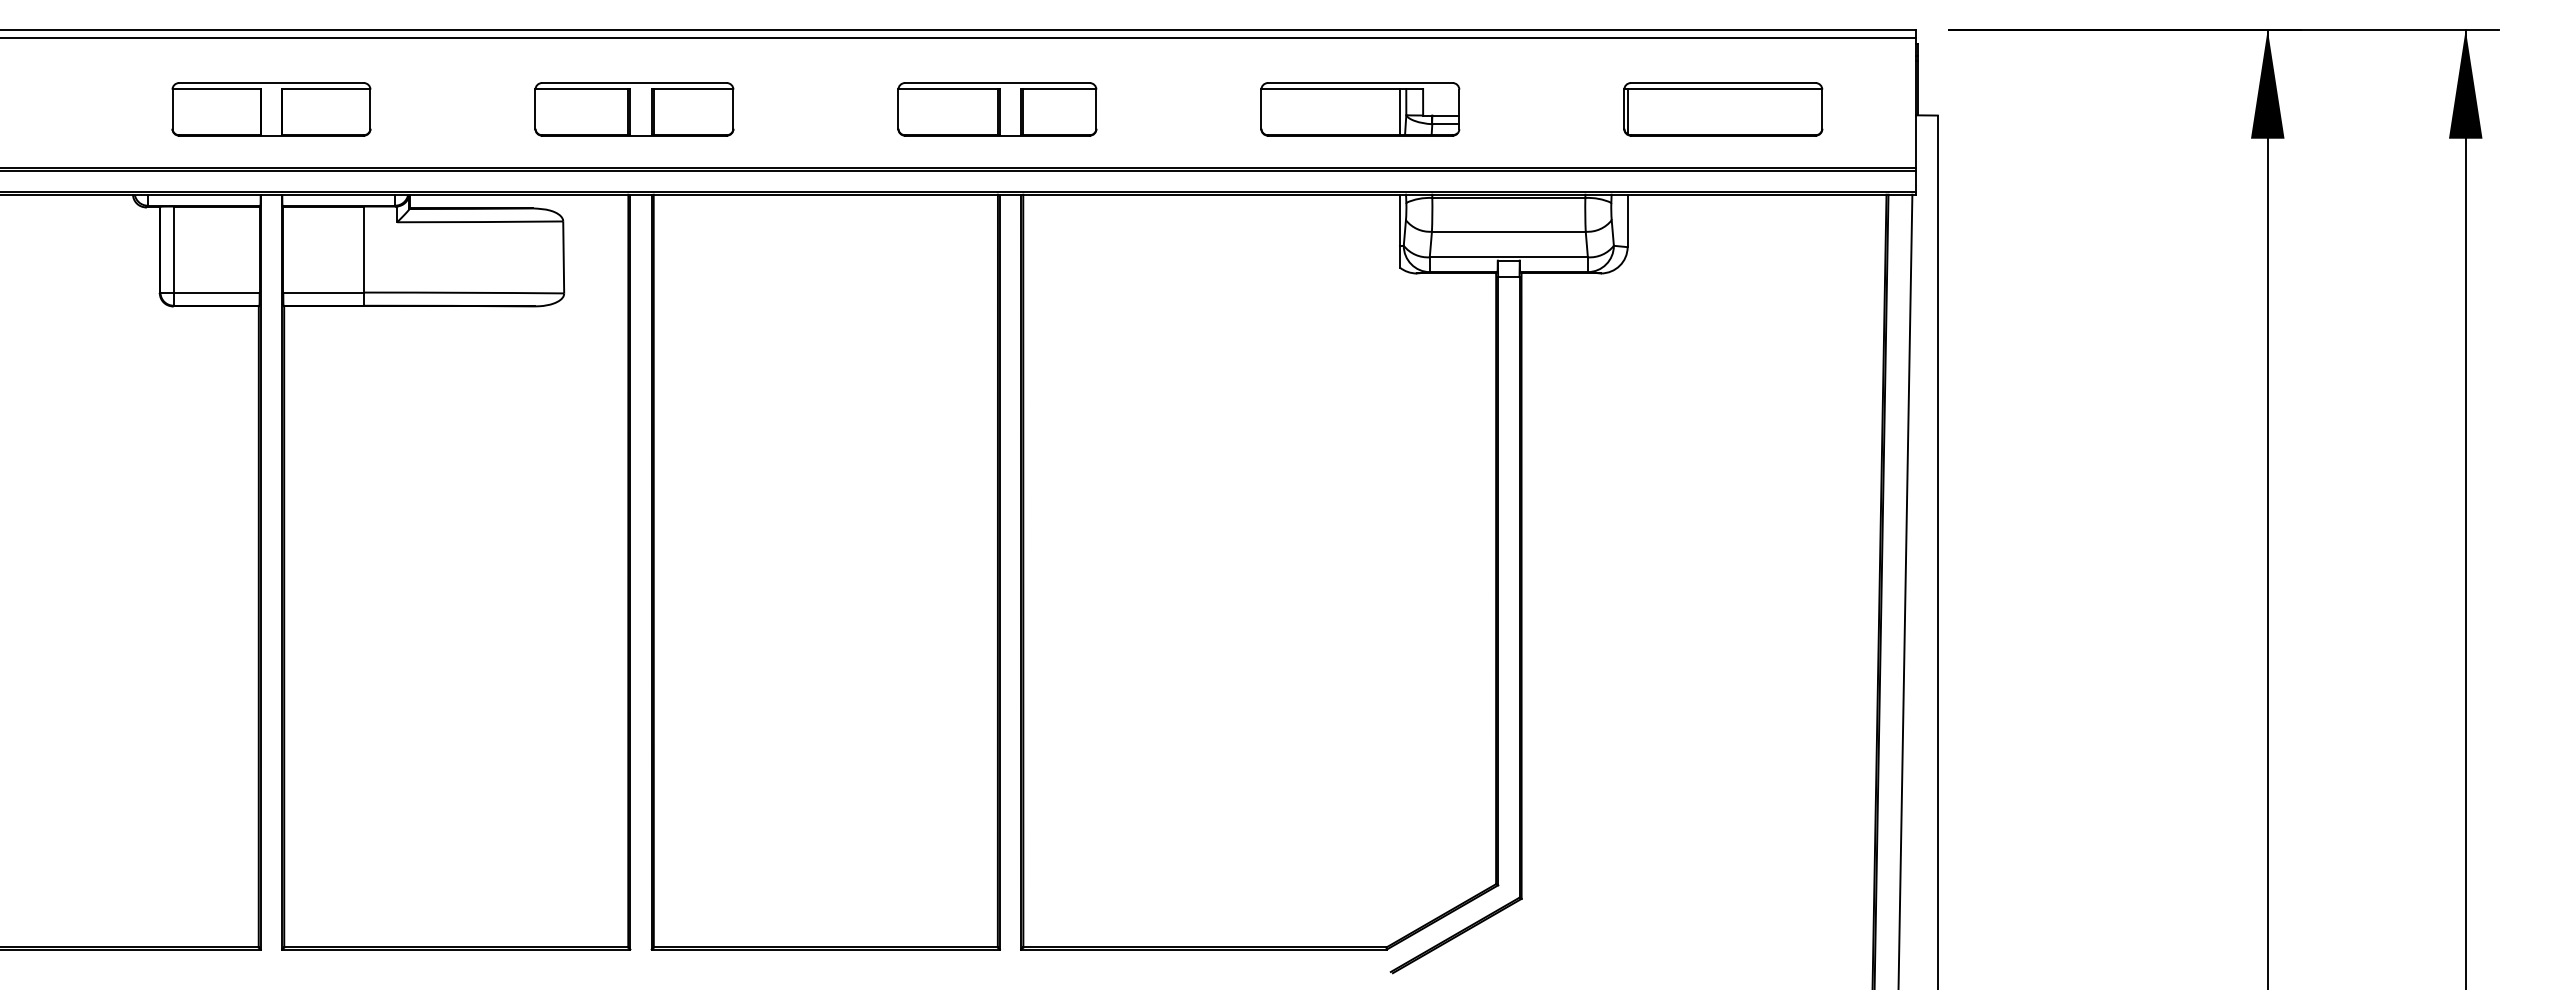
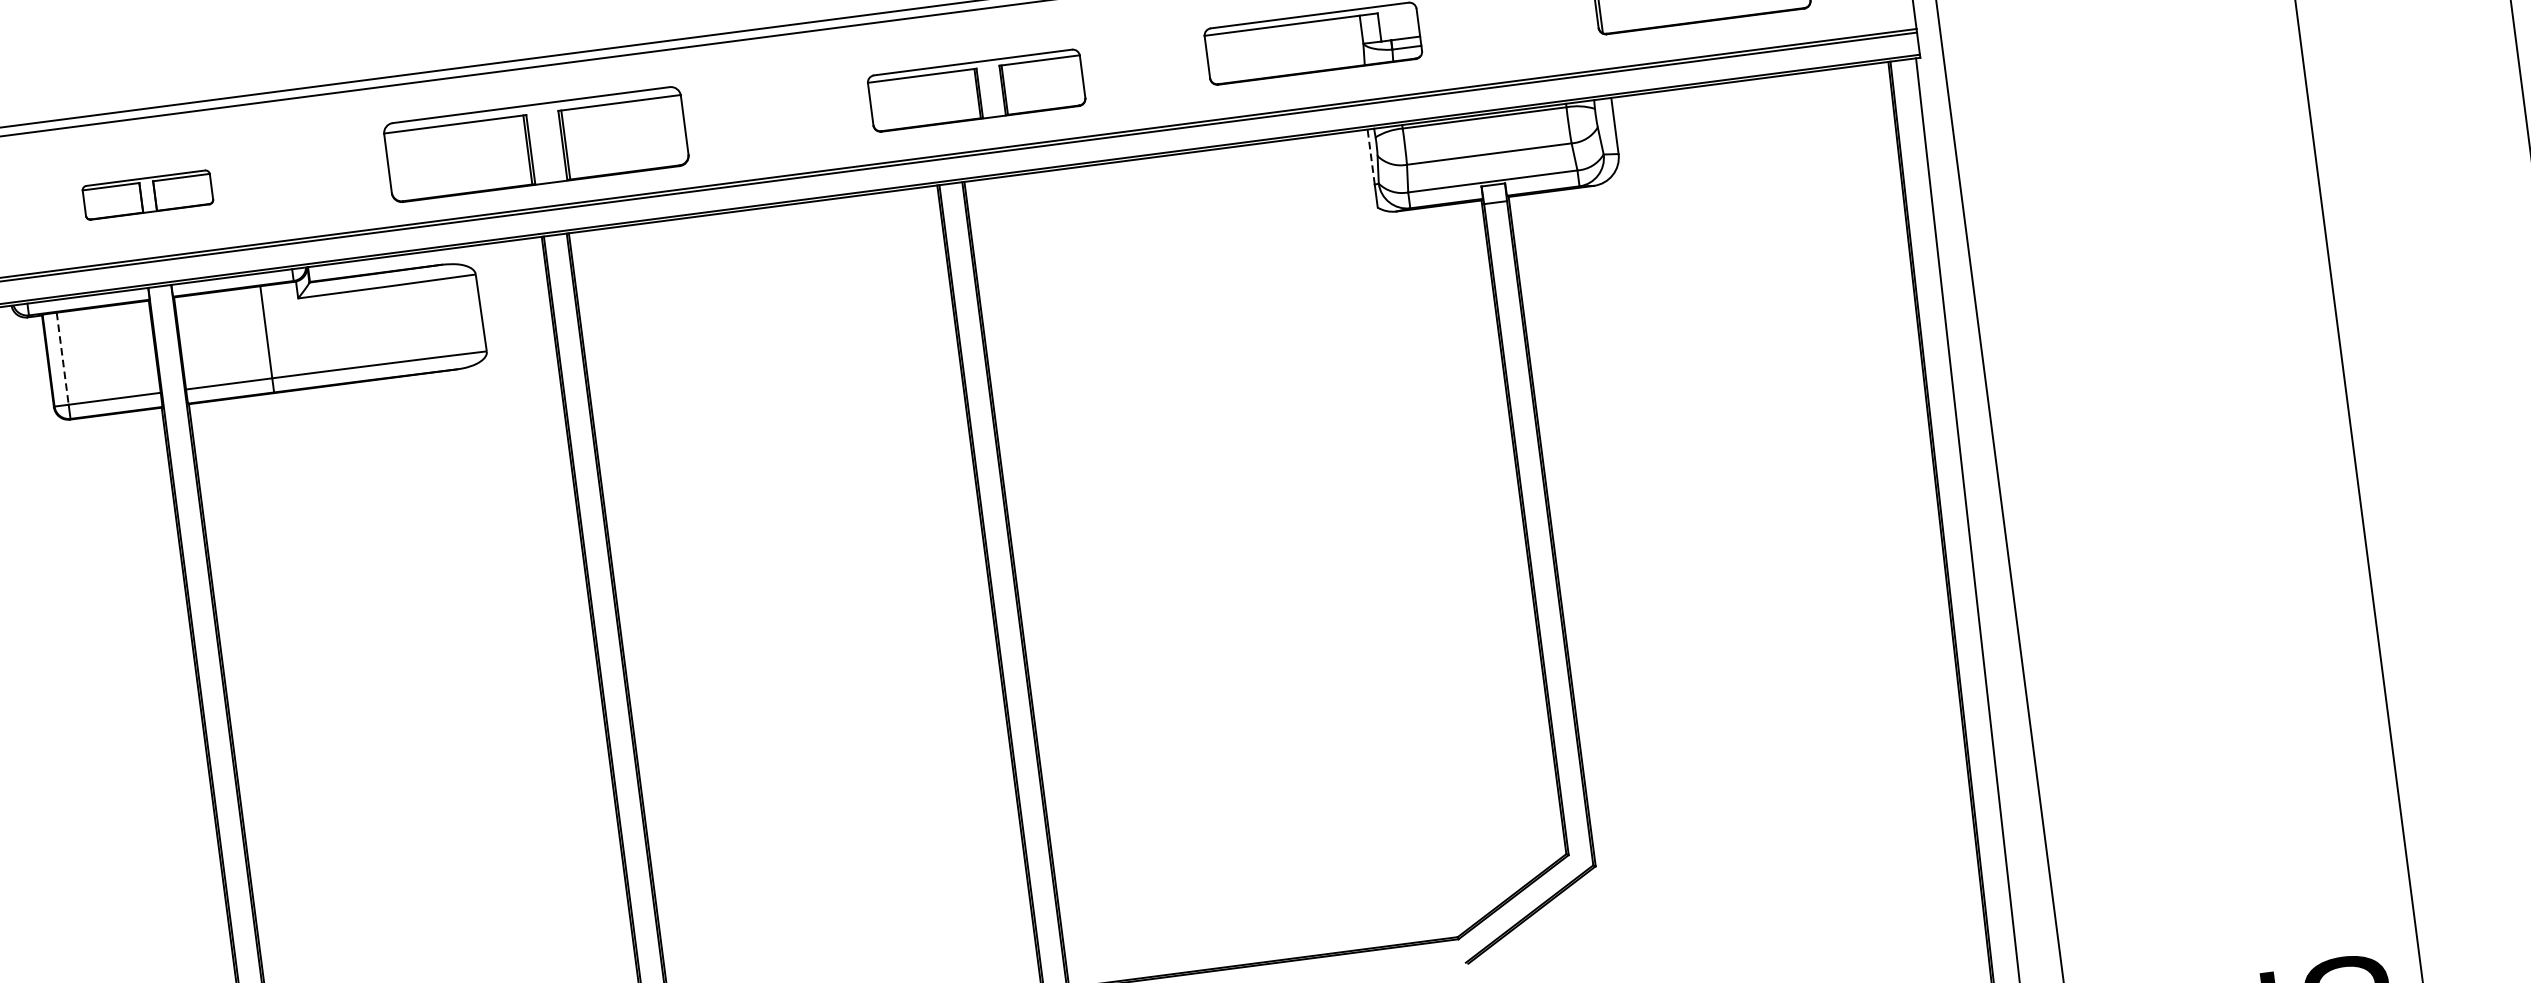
part: (271, 109) -> (147, 195), size x0.6
part: (634, 109) -> (536, 144), size x1.4
part: (997, 109) -> (976, 90), moved
line: (1399, 112) -> (1355, 41), removed
line: (1399, 220) -> (1370, 157), solid -> dashed
line: (173, 250) -> (62, 359), solid -> dashed

